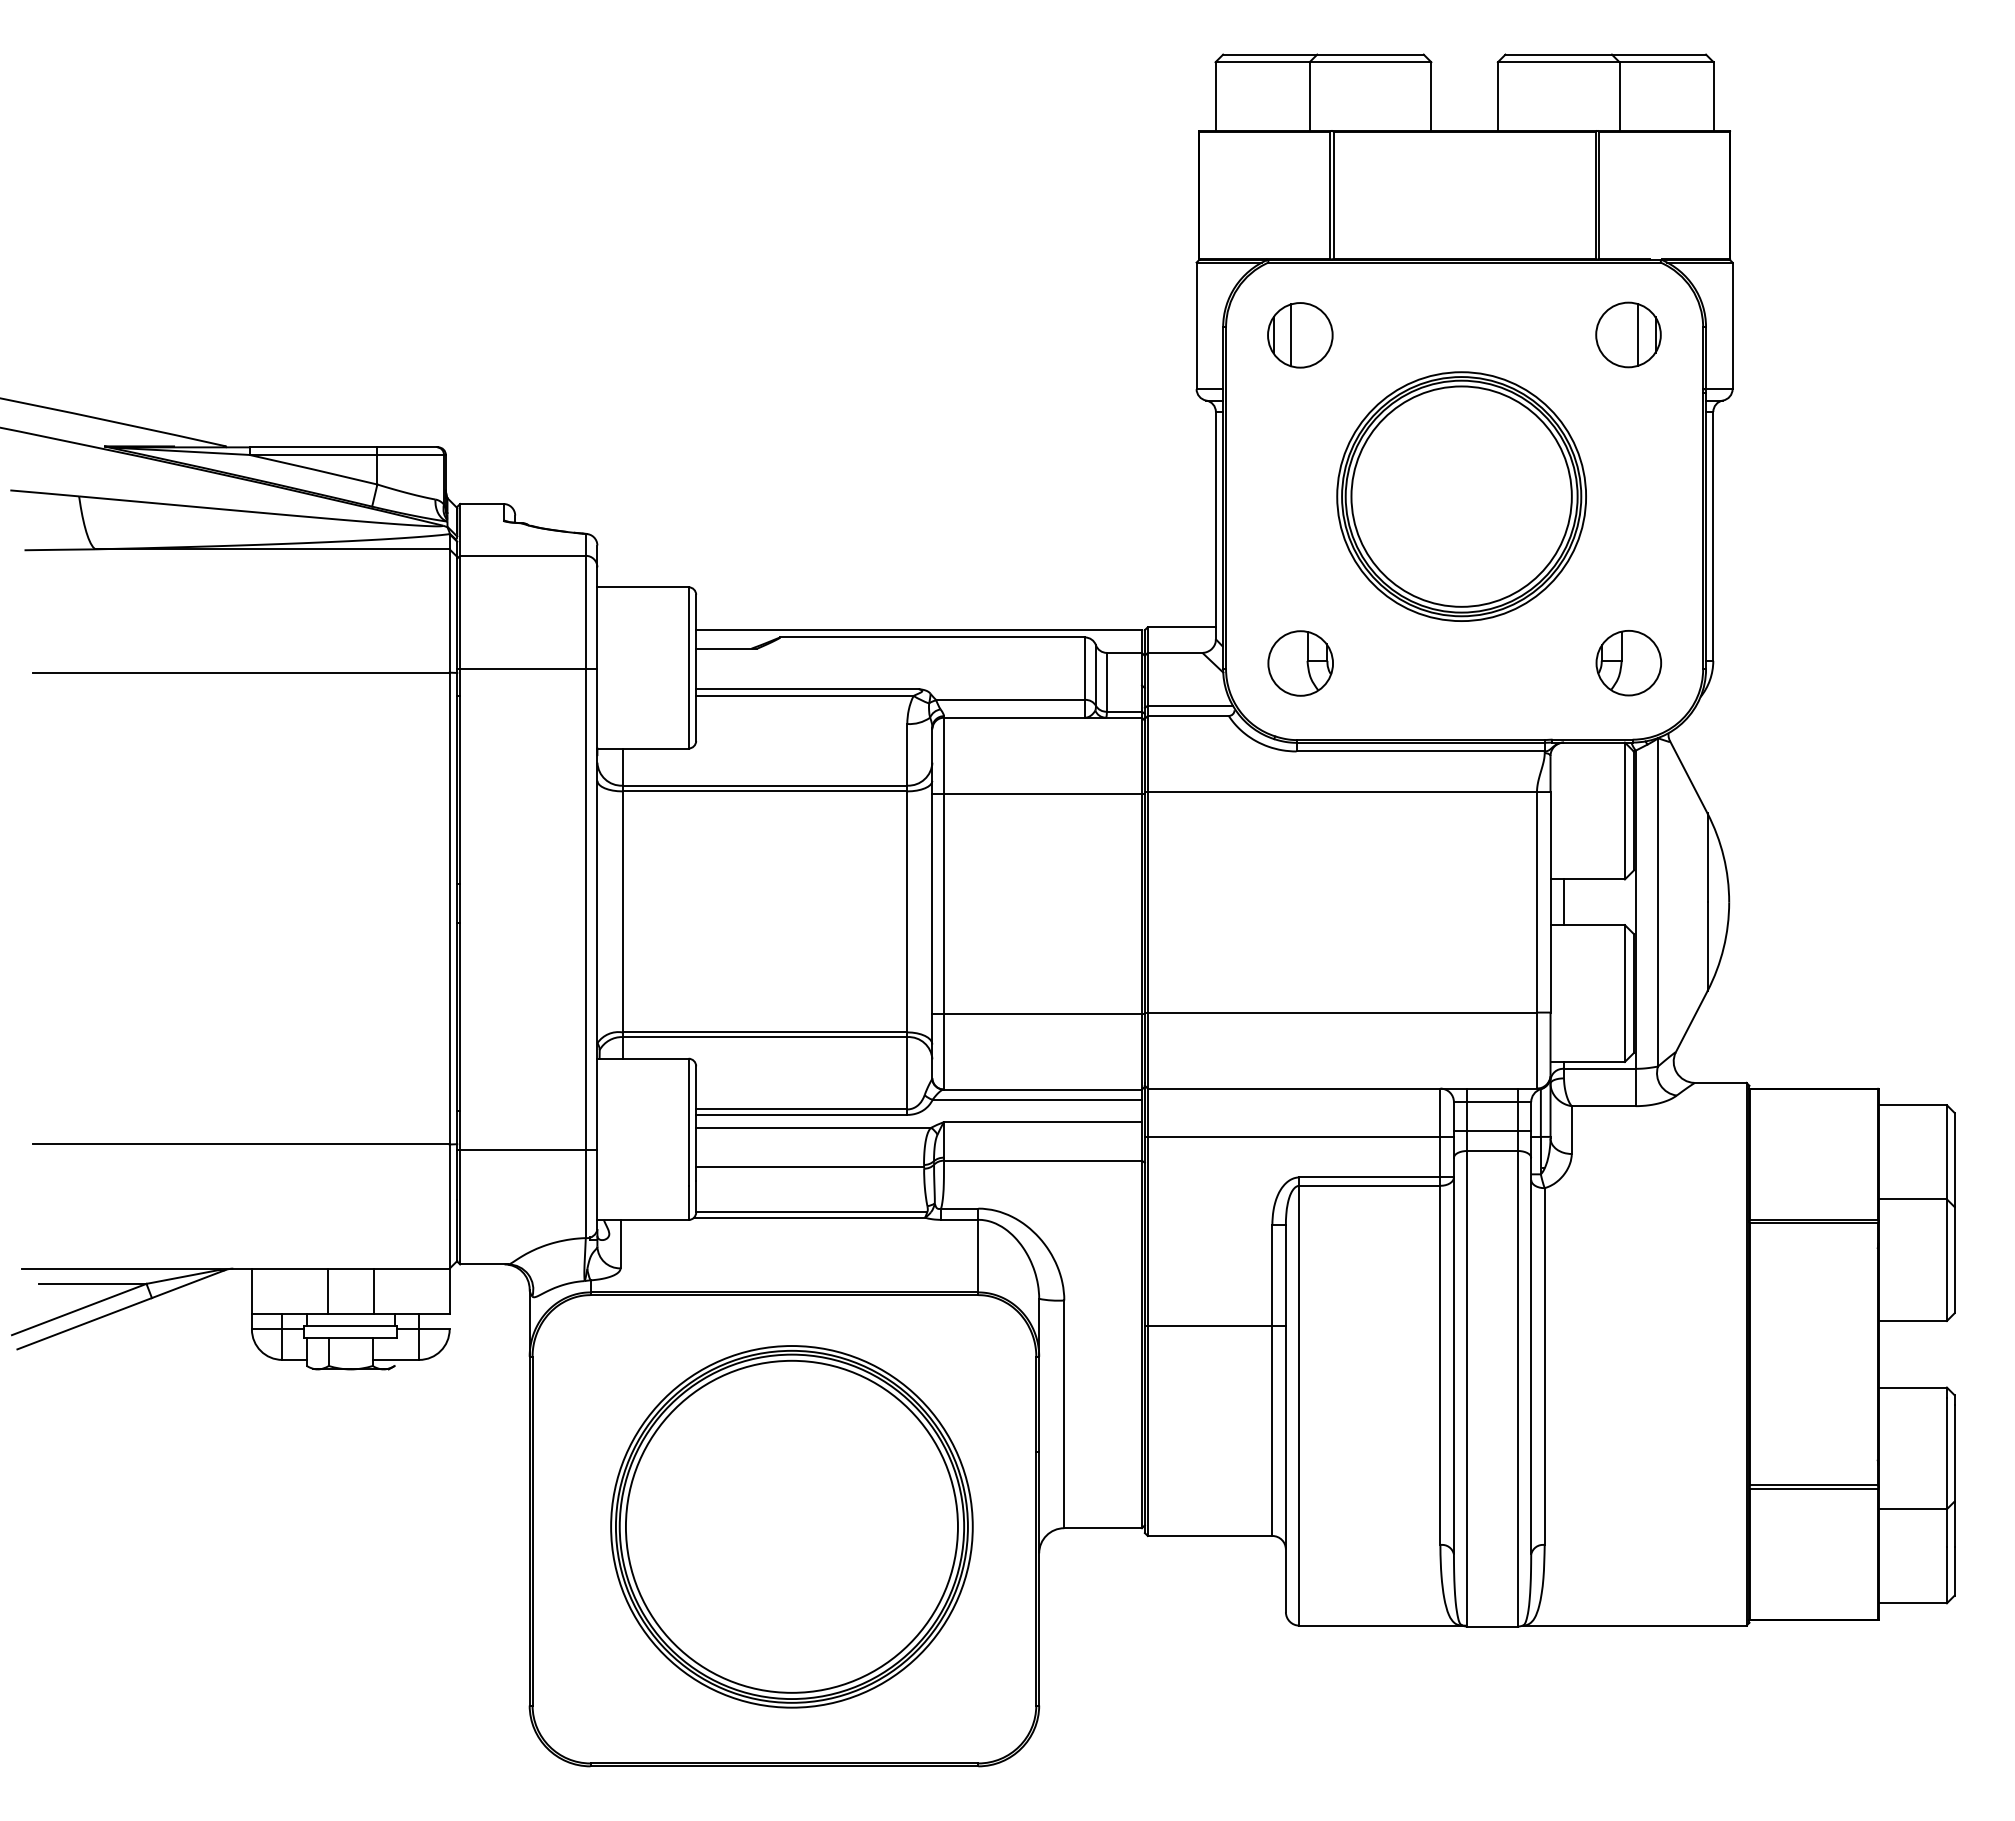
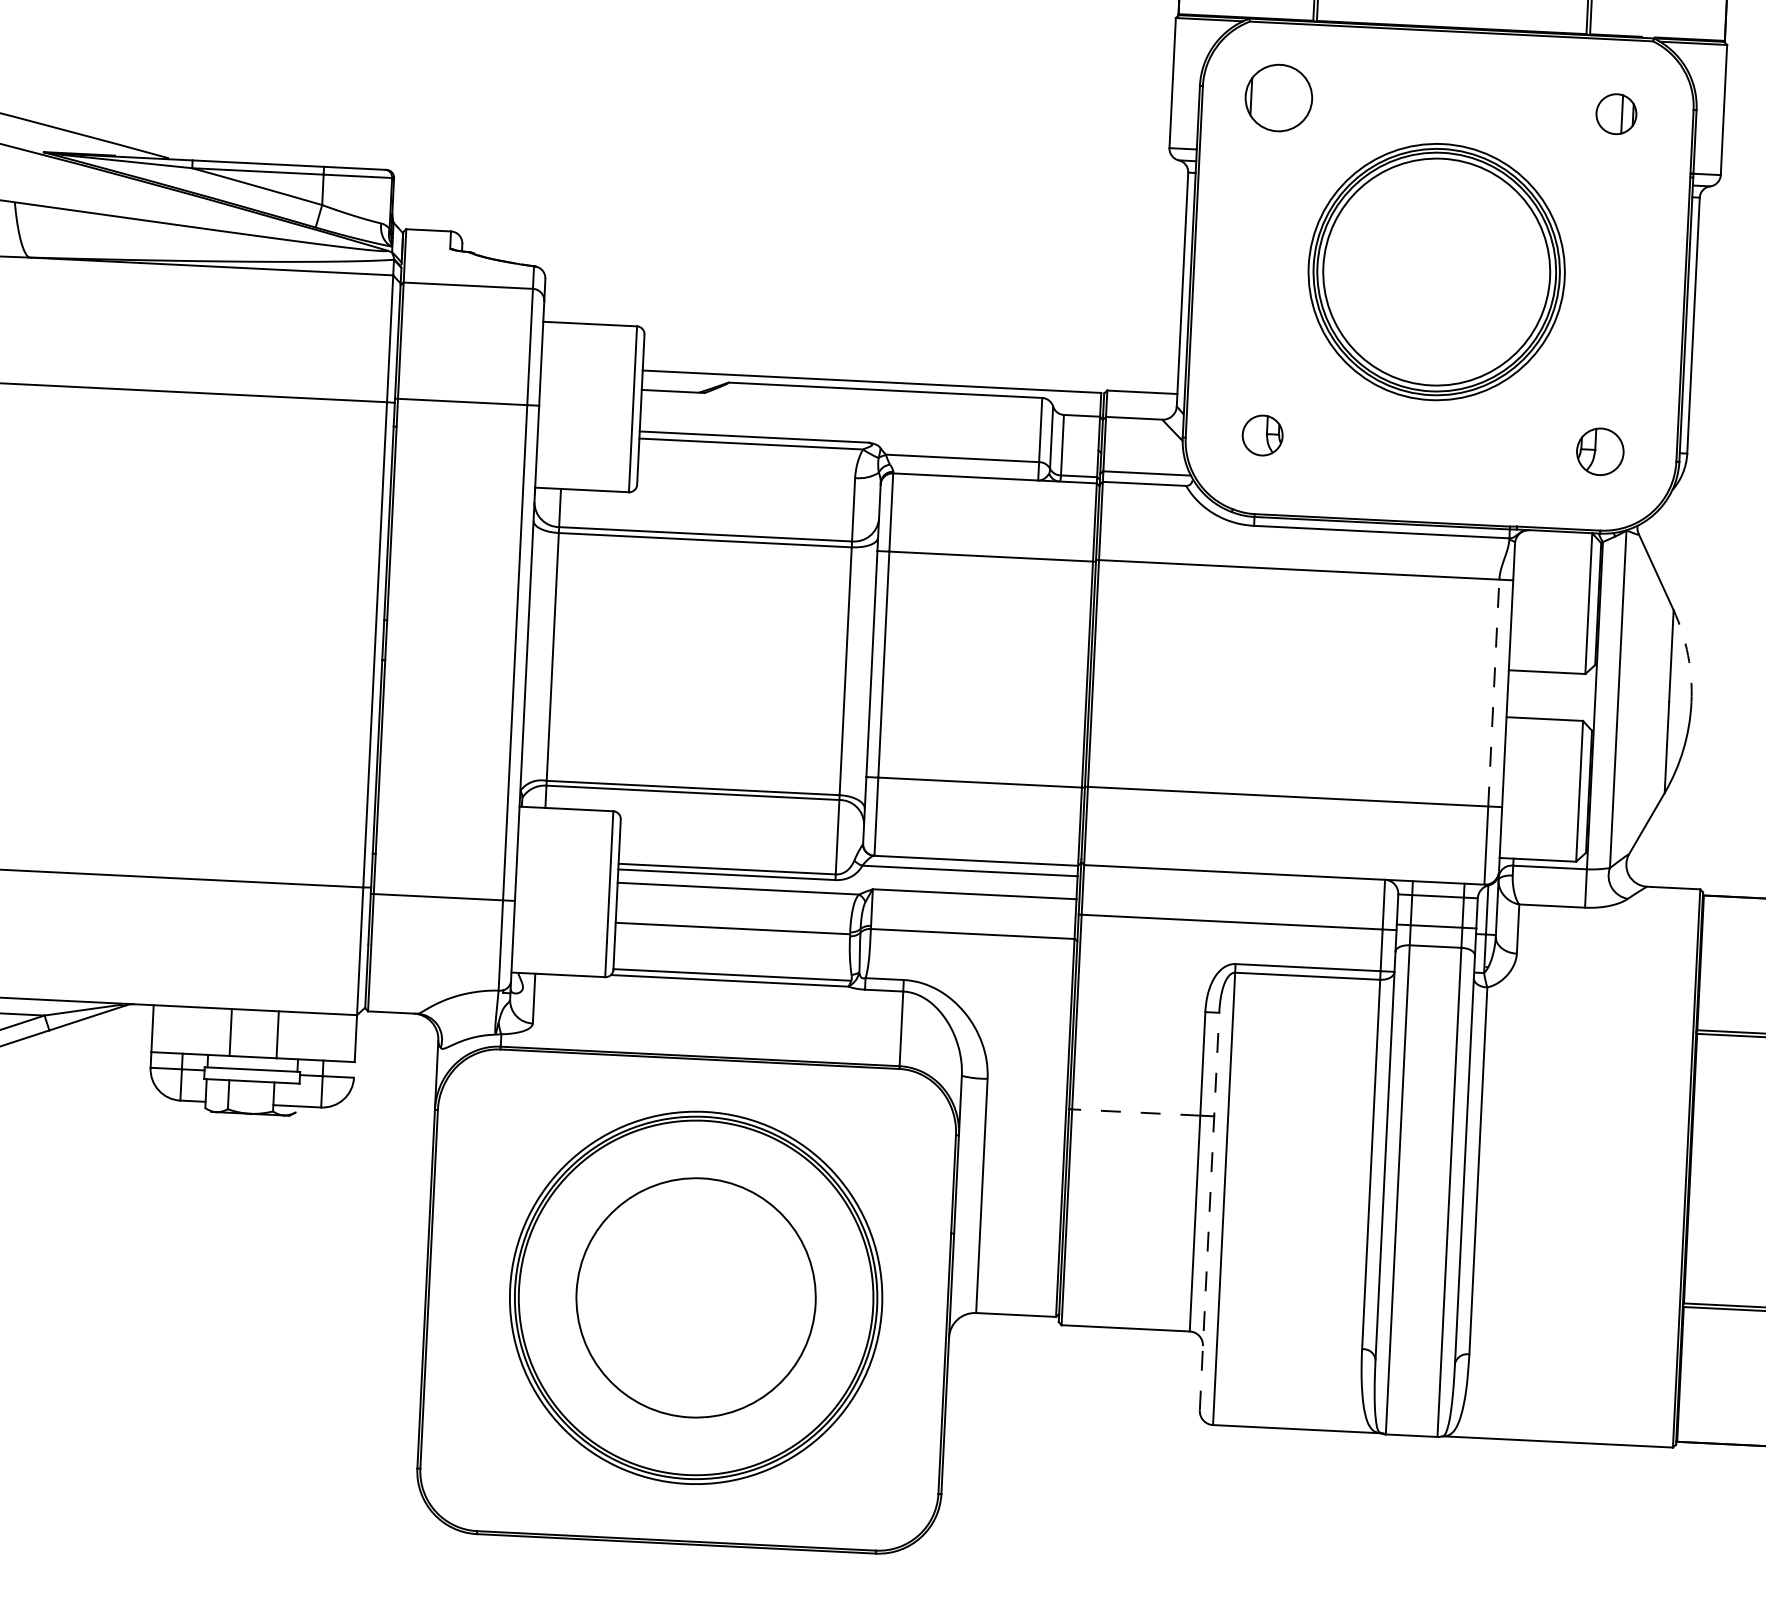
part: (1628, 334) -> (1616, 113), size x0.6
line: (1291, 335) -> (1269, 97), removed
part: (1300, 663) -> (1262, 435), size x0.6
part: (1628, 663) -> (1599, 452), size x0.7
arc: (1723, 856) -> (1687, 655), solid -> dashed
line: (1537, 901) -> (1494, 692), solid -> dashed
line: (1564, 902) -> (1522, 694), removed
line: (1209, 1326) -> (1135, 1112), solid -> dashed
line: (1285, 1418) -> (1209, 1211), solid -> dashed
circle: (791, 1526) -> (695, 1297), size x0.7

